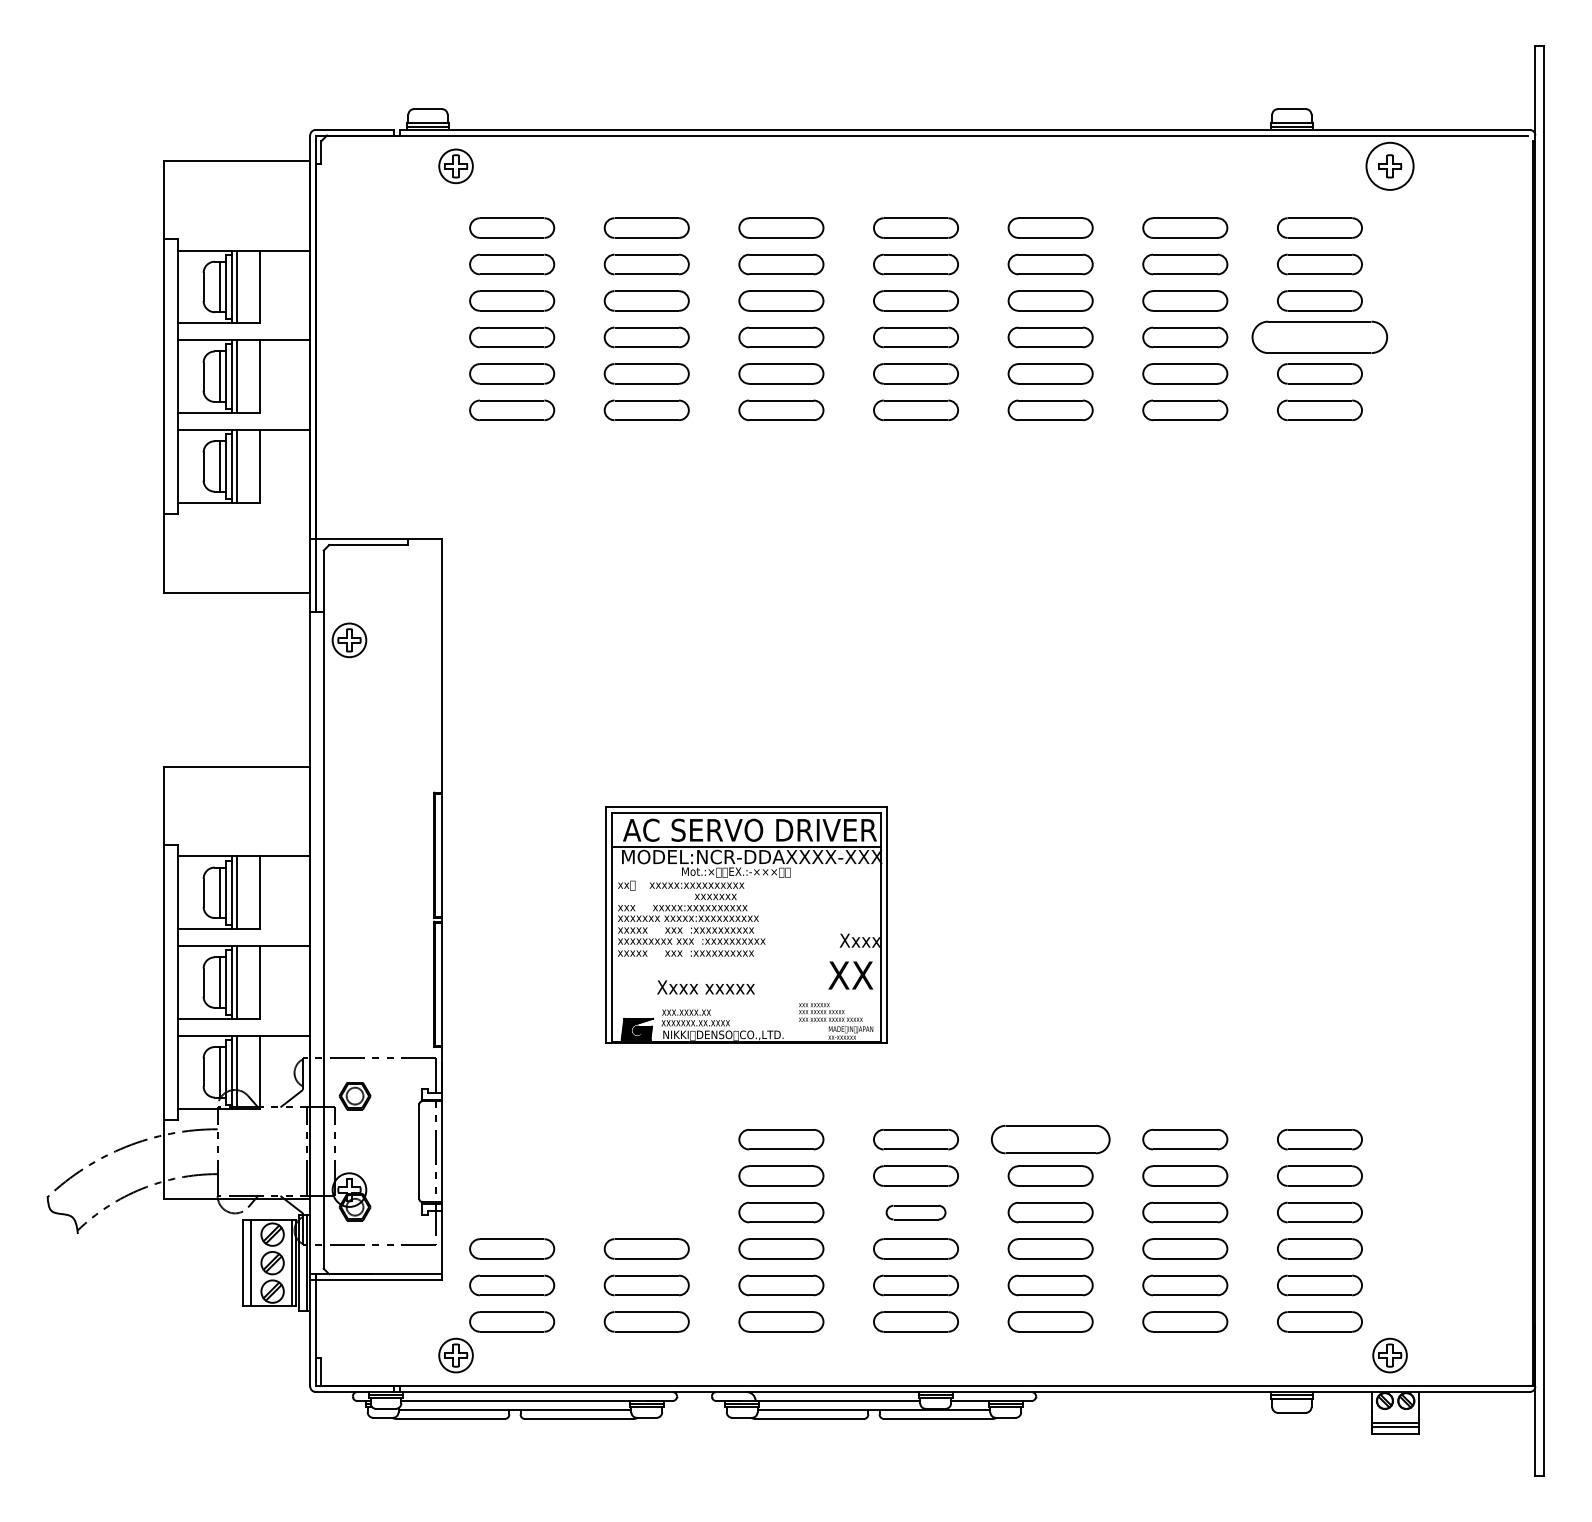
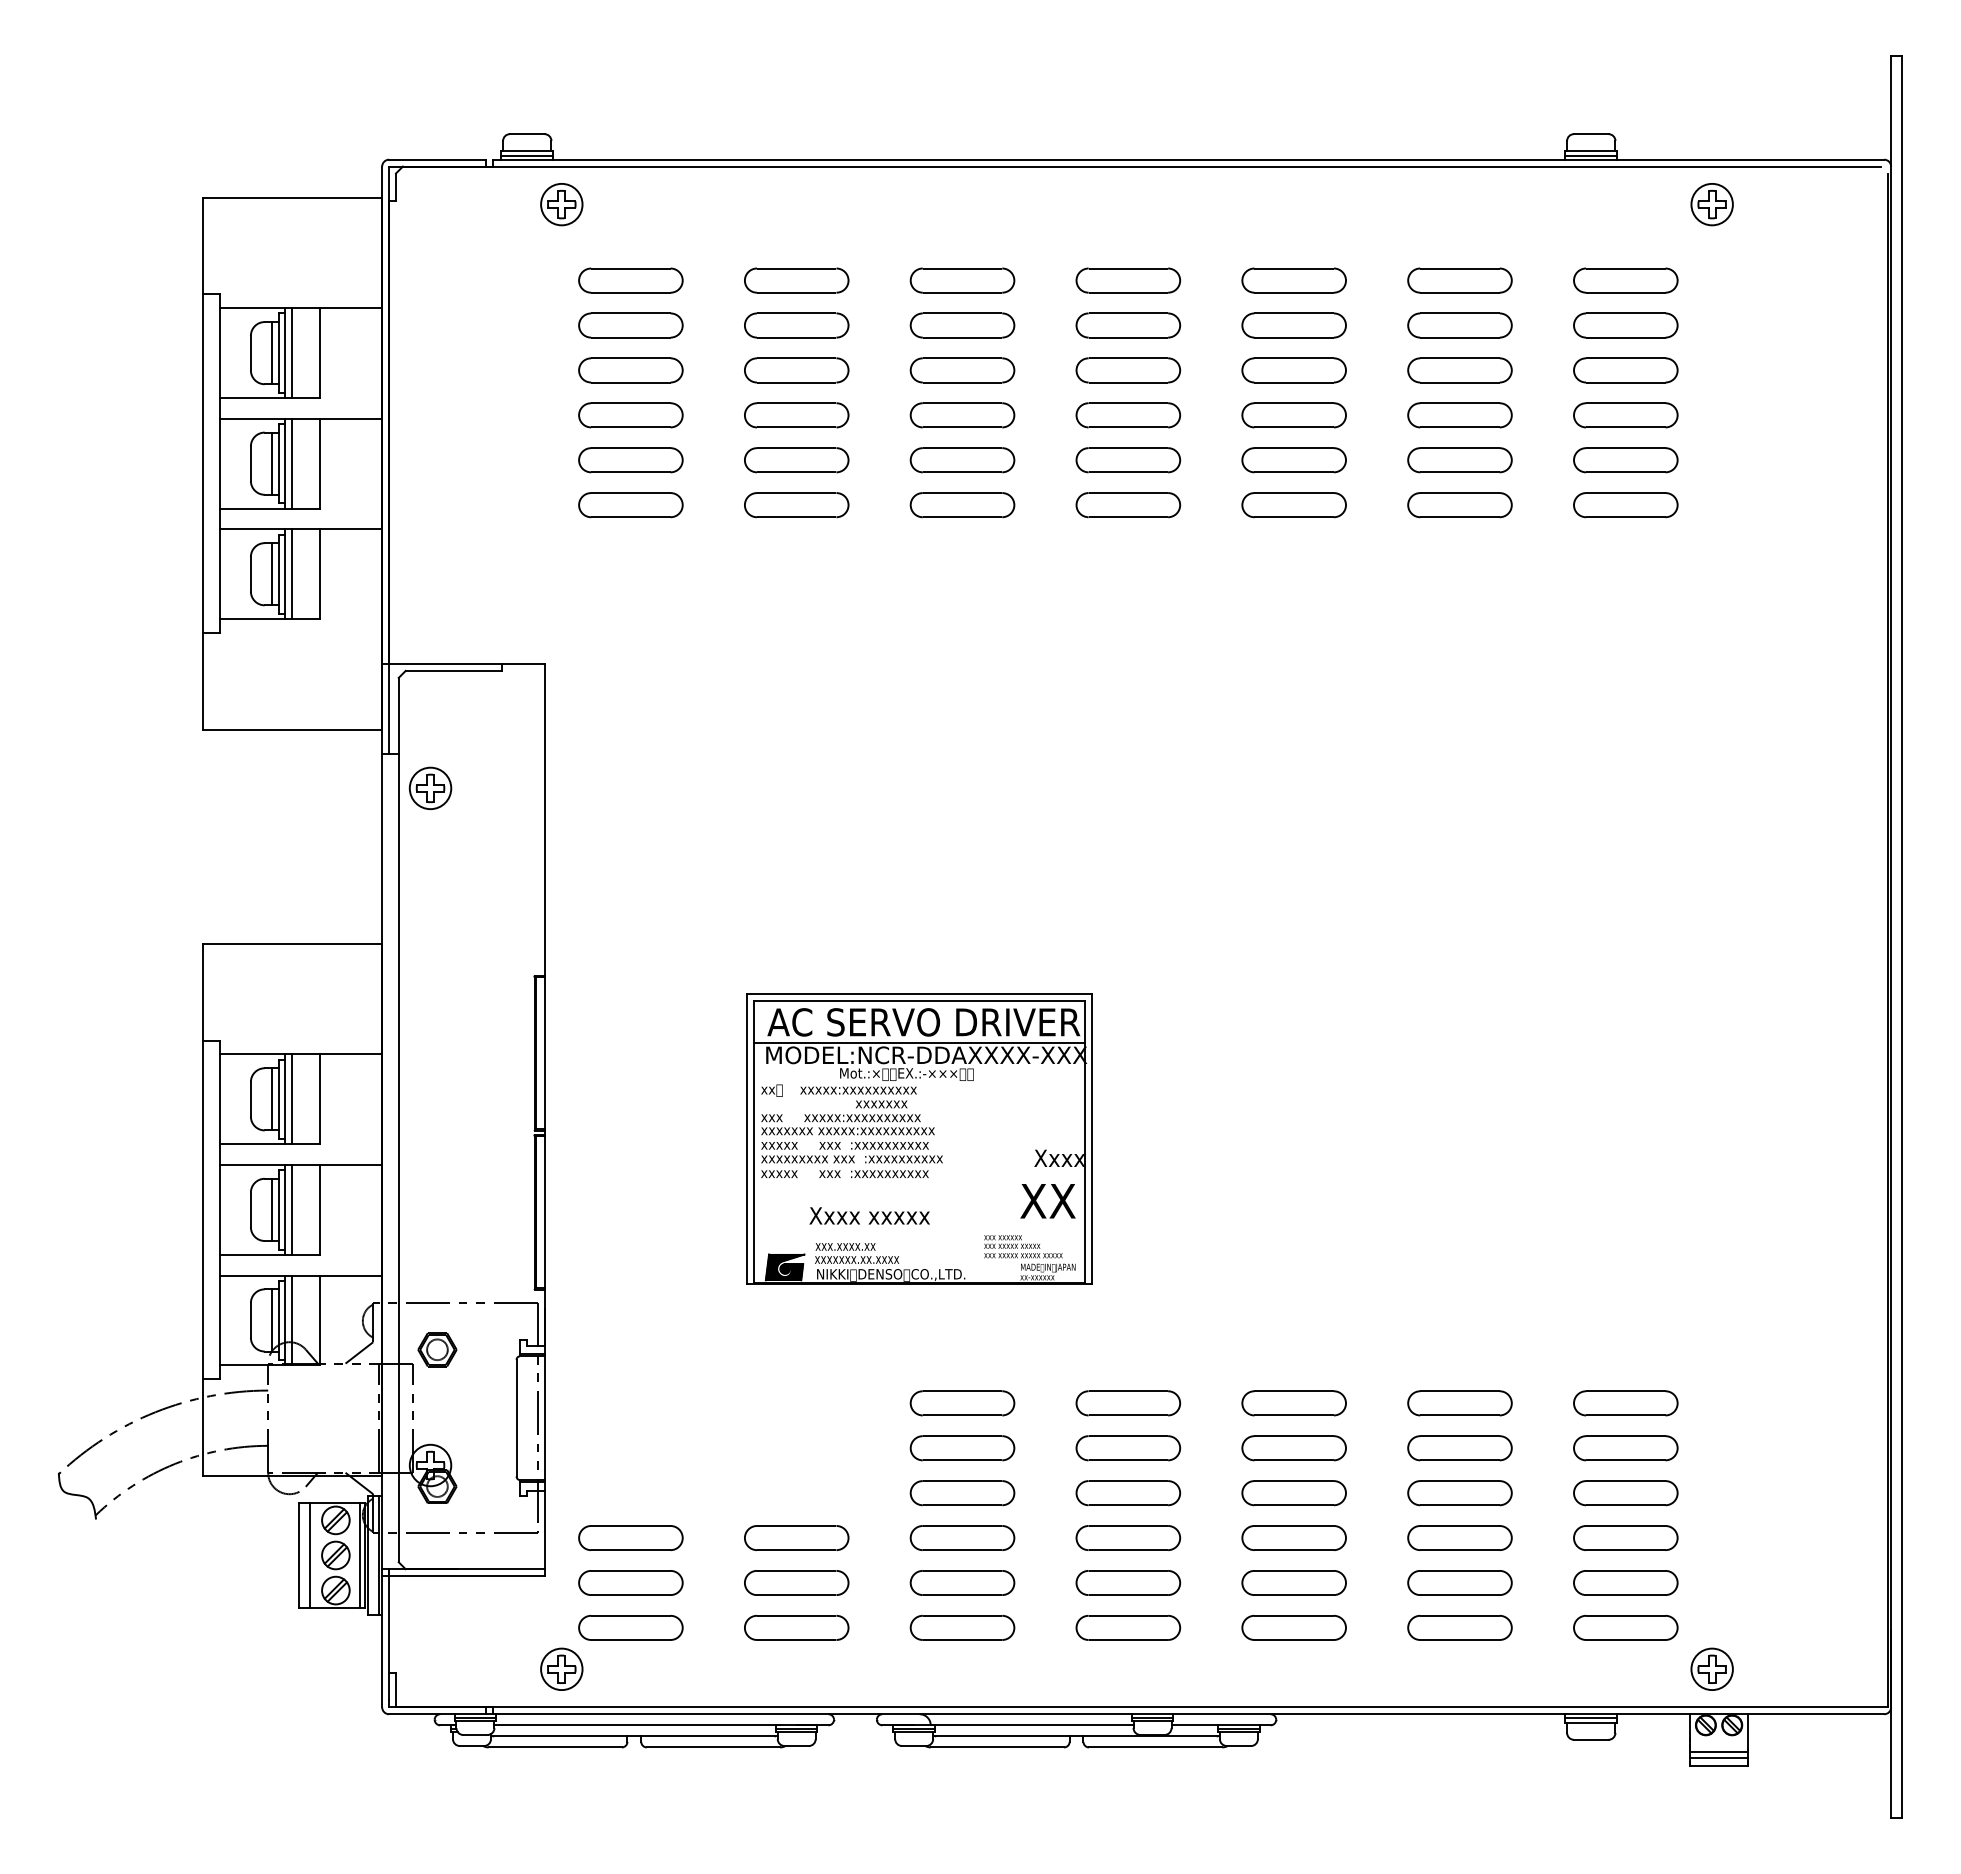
circle: (1389, 166) -> (1711, 204), size x0.71
part: (1319, 337) -> (1625, 415), size x0.62
part: (1050, 1139) -> (1293, 1403), size x0.71
part: (916, 1212) -> (1128, 1493), size x1.43

